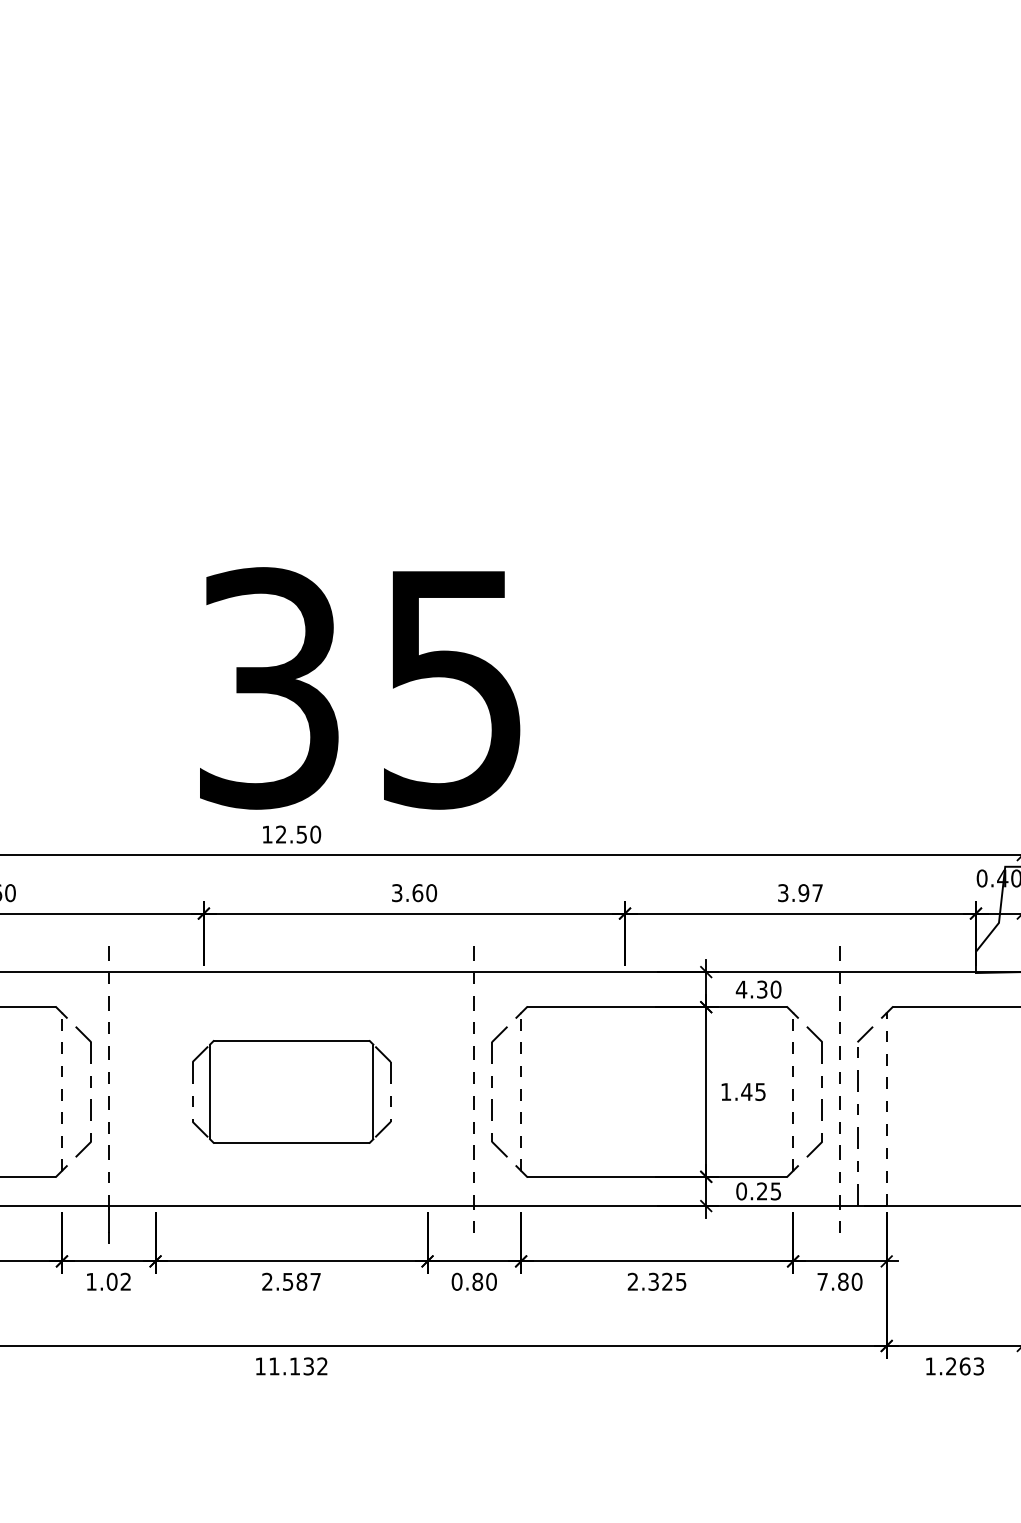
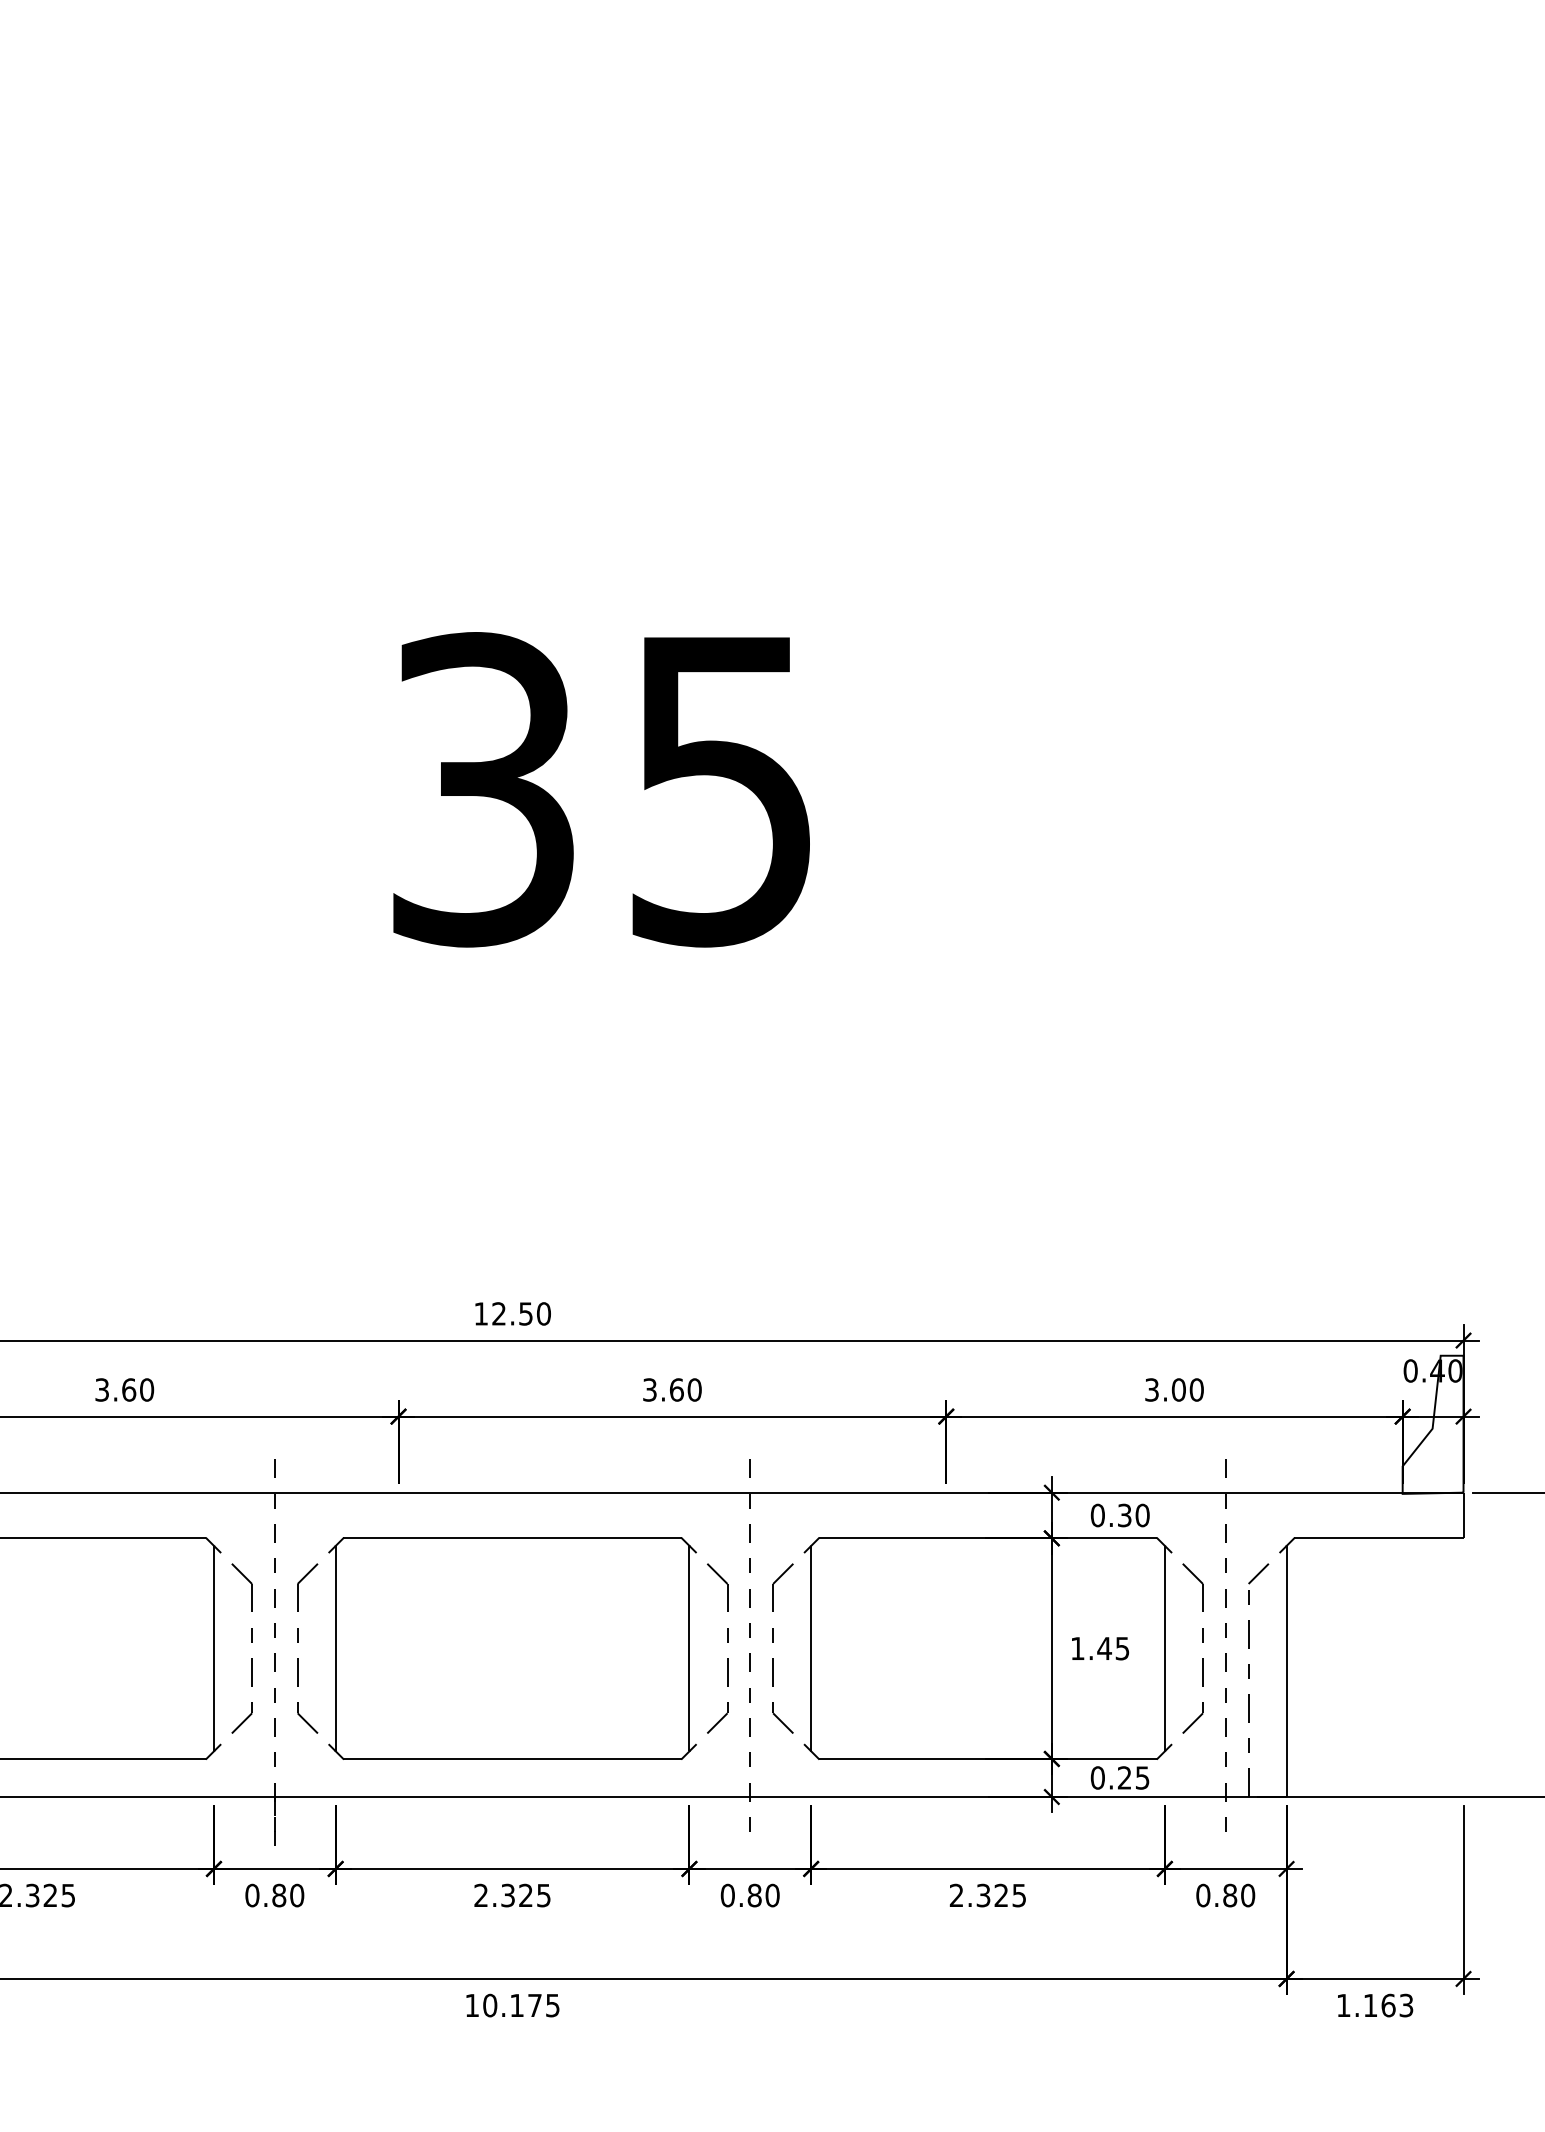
text: (359, 688) -> (601, 789), moved
text: (810, 892) -> (1187, 1389), 3.97 -> 3.00
text: (741, 989) -> (1097, 1515), 4.30 -> 0.30
line: (62, 1091) -> (214, 1648), dashed -> solid
part: (291, 1091) -> (512, 1648), size x1.67
line: (521, 1091) -> (811, 1648), dashed -> solid
line: (792, 1091) -> (1164, 1648), dashed -> solid
line: (886, 1109) -> (1286, 1671), dashed -> solid
text: (108, 1281) -> (274, 1895), 1.02 -> 0.80
text: (302, 1281) -> (526, 1895), 2.587 -> 2.325
text: (822, 1281) -> (1203, 1895), 7.80 -> 0.80
text: (950, 1365) -> (1369, 2004), 1.263 -> 1.163
text: (298, 1366) -> (521, 2005), 11.132 -> 10.175

